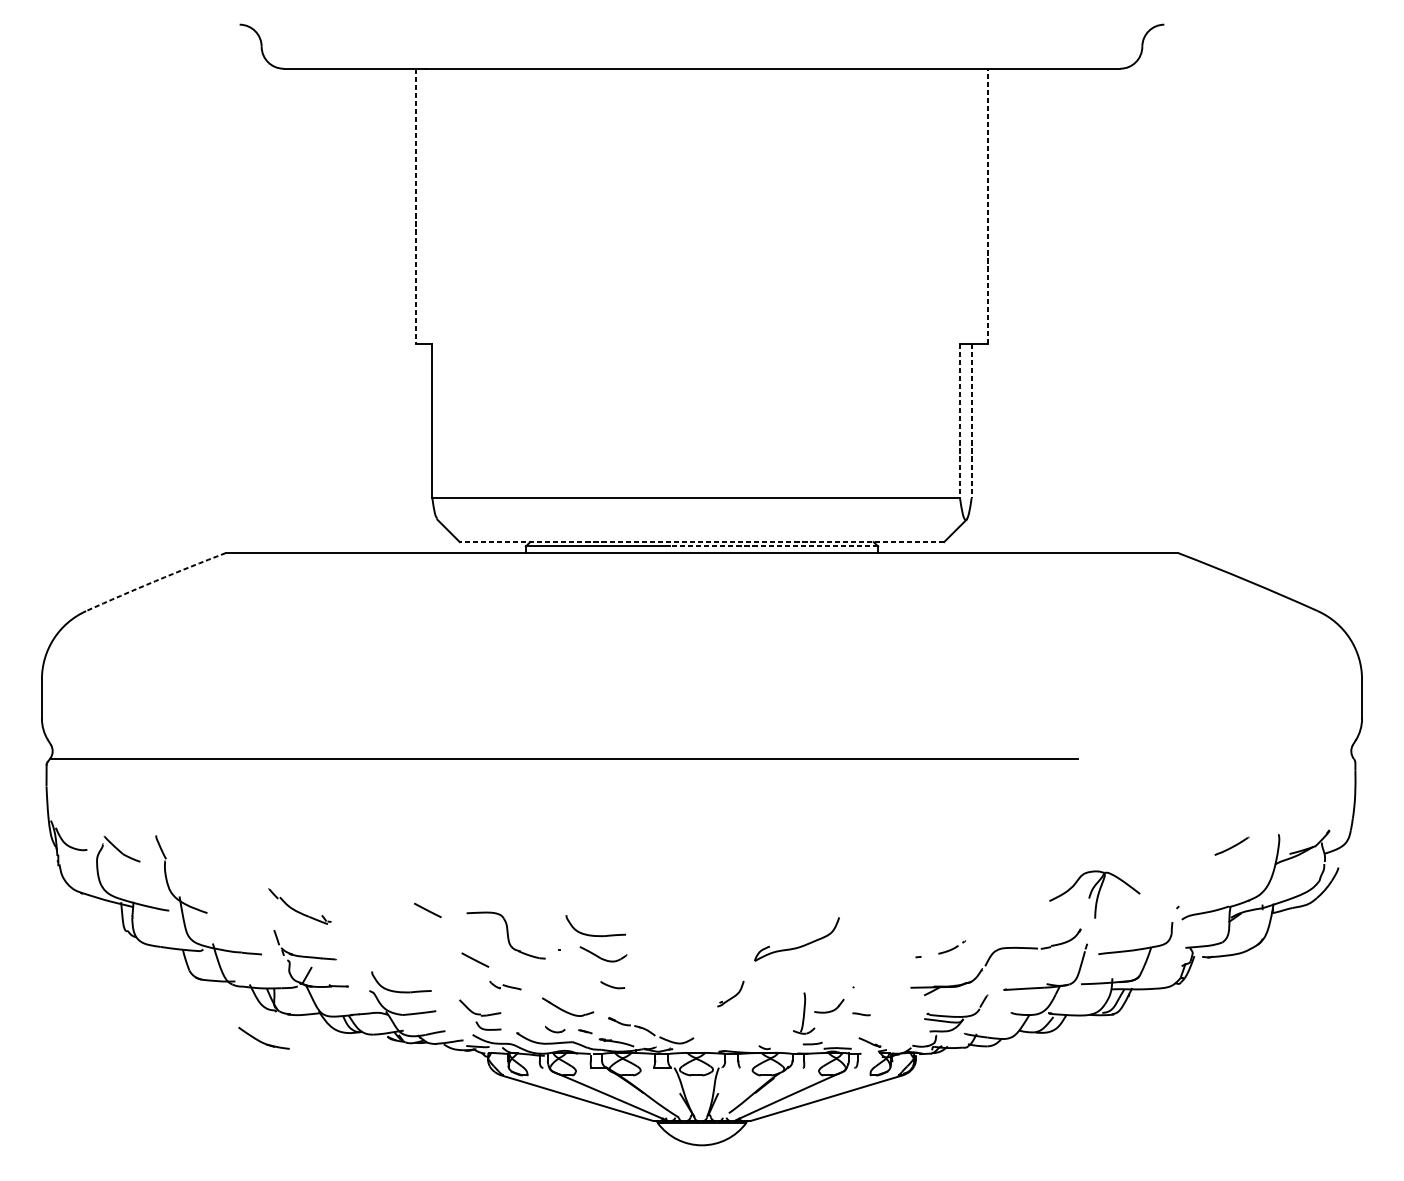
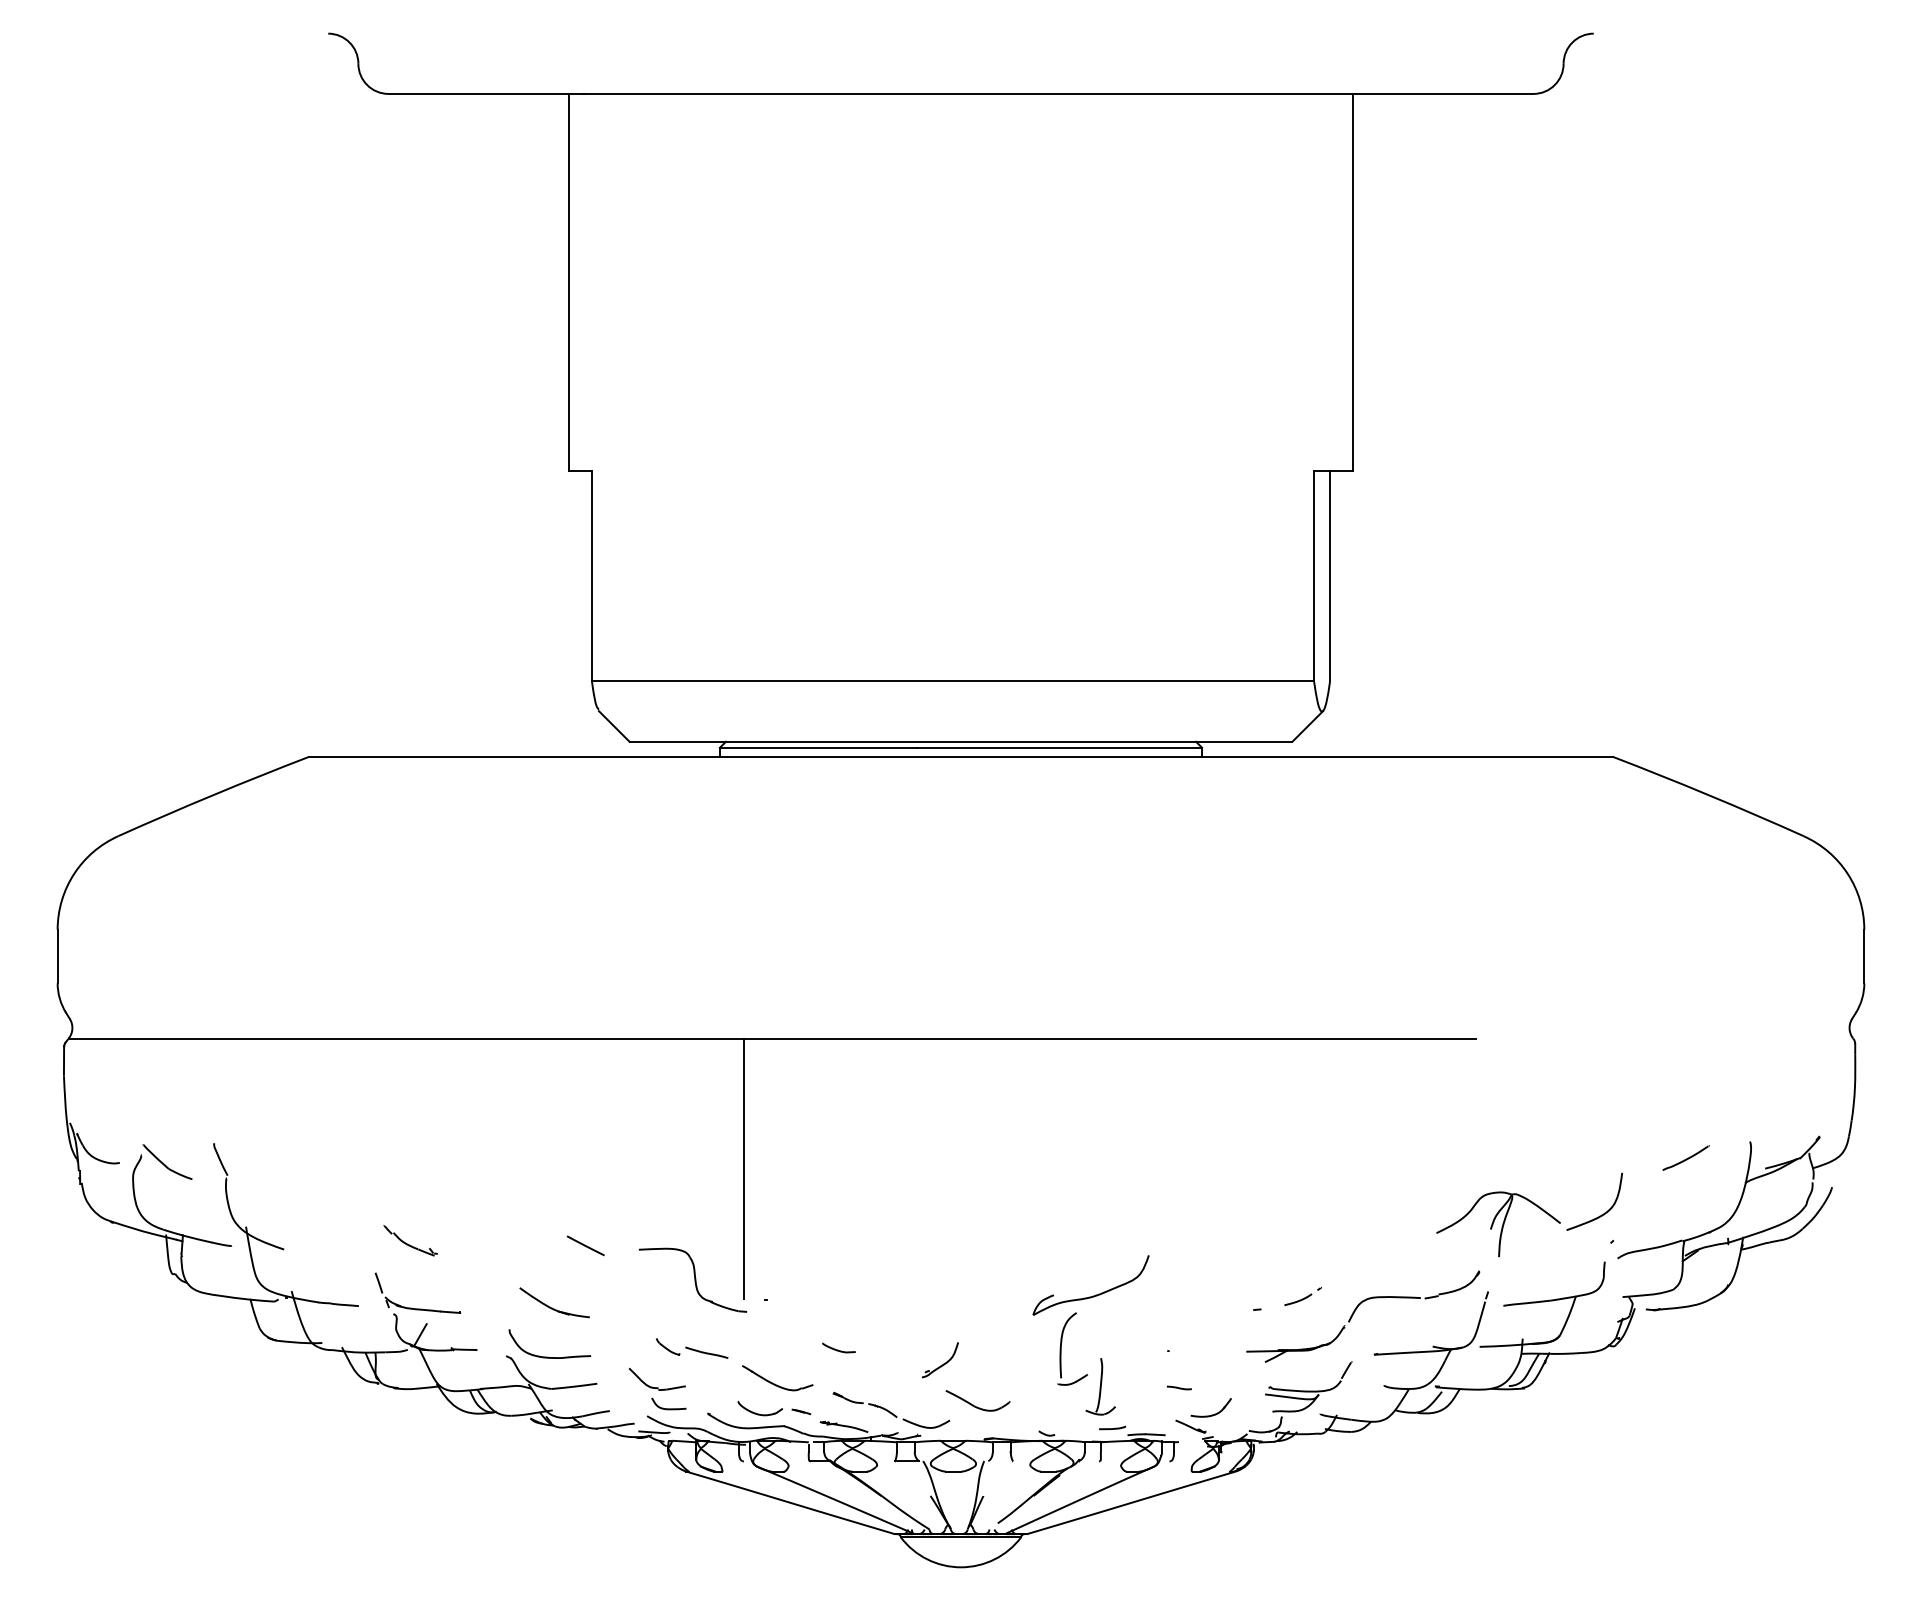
line: (988, 205) -> (1352, 281), dashed -> solid
line: (415, 206) -> (569, 282), dashed -> solid
line: (960, 421) -> (1314, 576), dashed -> solid
line: (971, 421) -> (1330, 576), dashed -> solid
line: (701, 541) -> (960, 741), dashed -> solid
line: (773, 546) -> (1059, 747), dashed -> solid
arc: (155, 581) -> (213, 795), dashed -> solid
line: (543, 853) -> (744, 1168), added
curve: (1170, 887) -> (1601, 1214), added
part: (299, 906) -> (410, 1240), size x0.62
part: (594, 935) -> (814, 1279), removed
part: (602, 954) -> (977, 1400), moved
line: (475, 959) -> (650, 1313), removed
part: (505, 985) -> (692, 1348), size x1.67
part: (775, 985) -> (1061, 1348), added
part: (730, 994) -> (940, 1360), moved
part: (829, 1011) -> (1211, 1414), moved
part: (555, 1029) -> (760, 1408), size x1.67
part: (263, 1038) -> (554, 1302), moved

